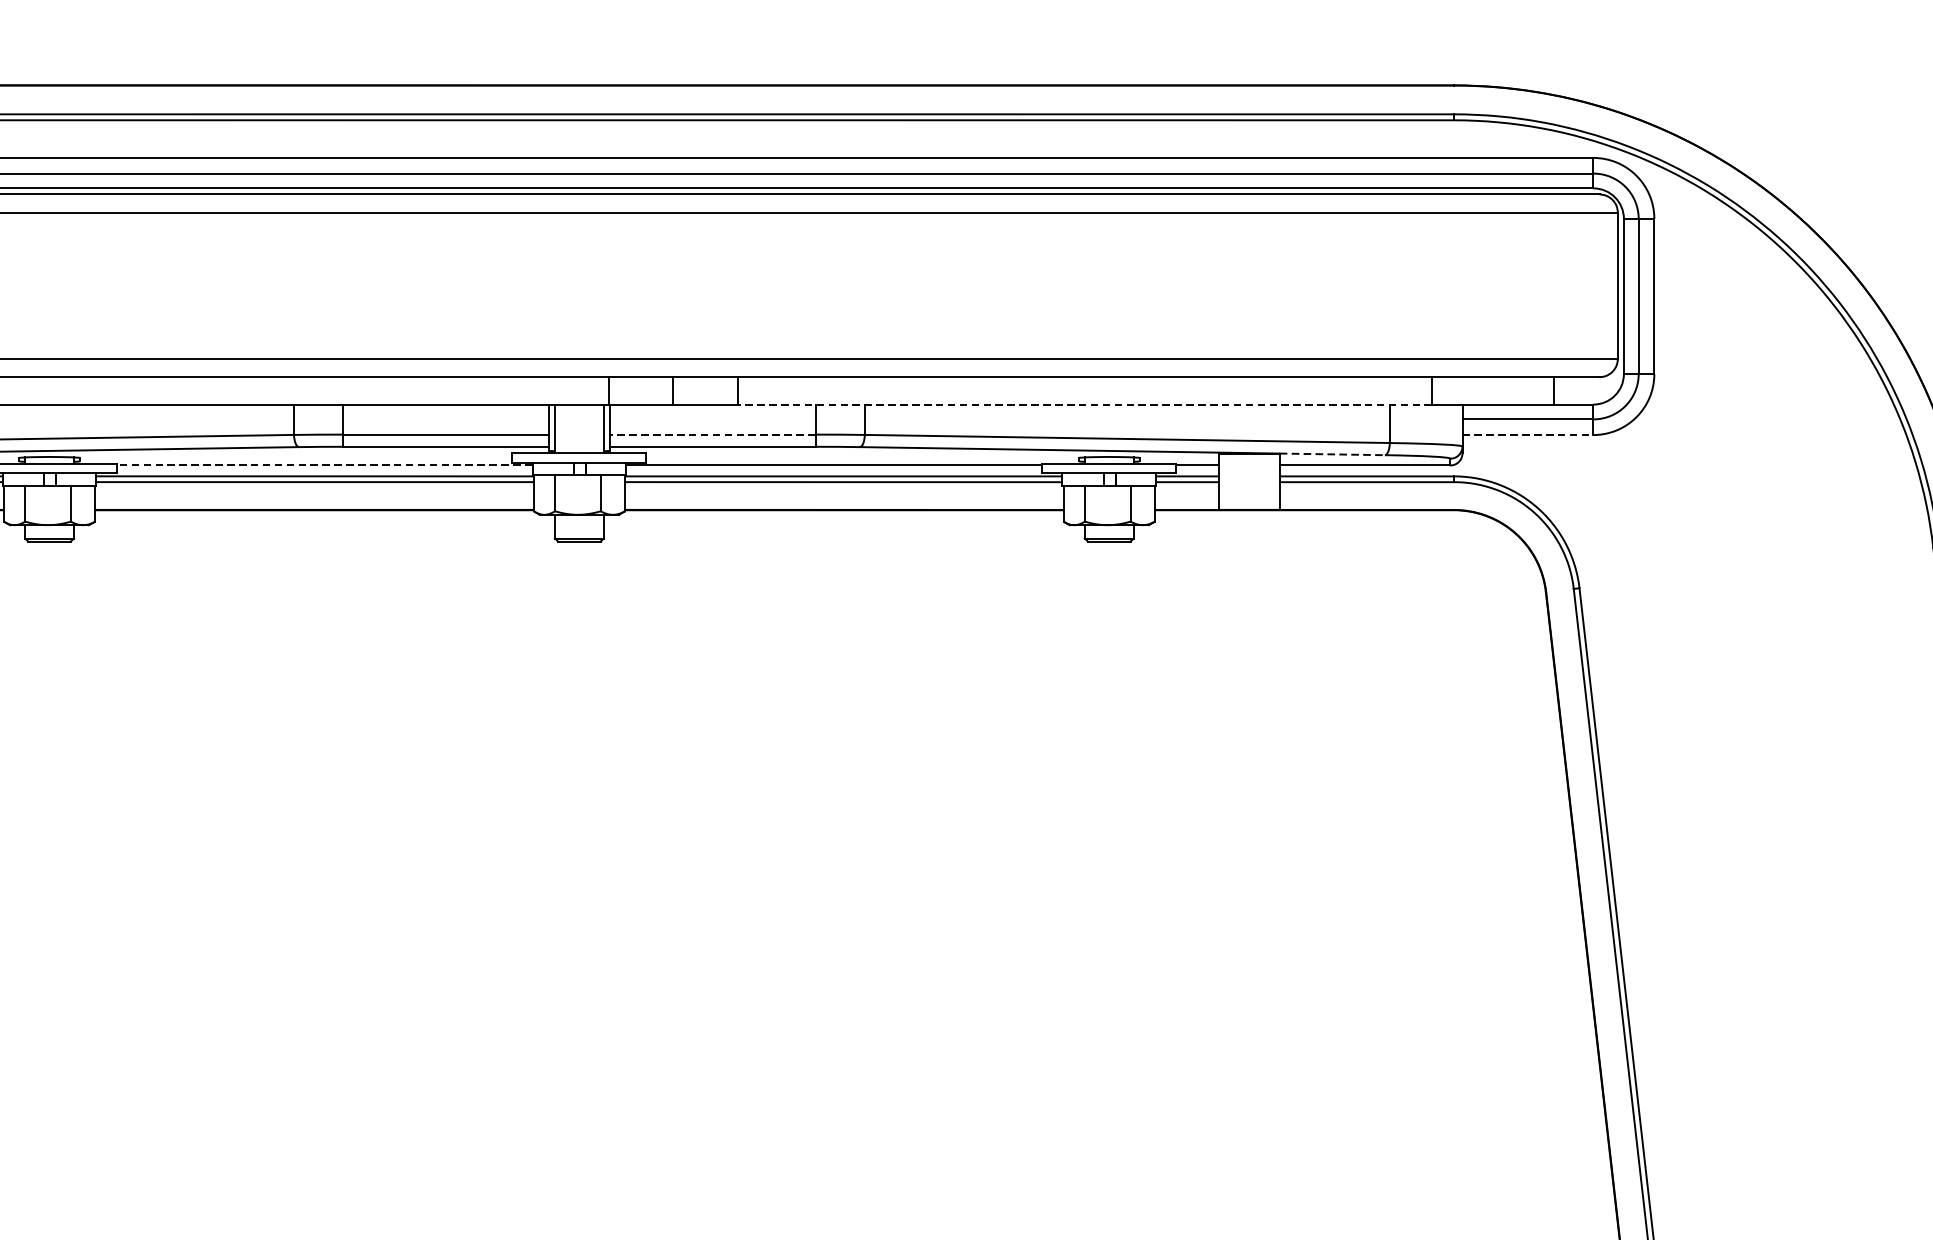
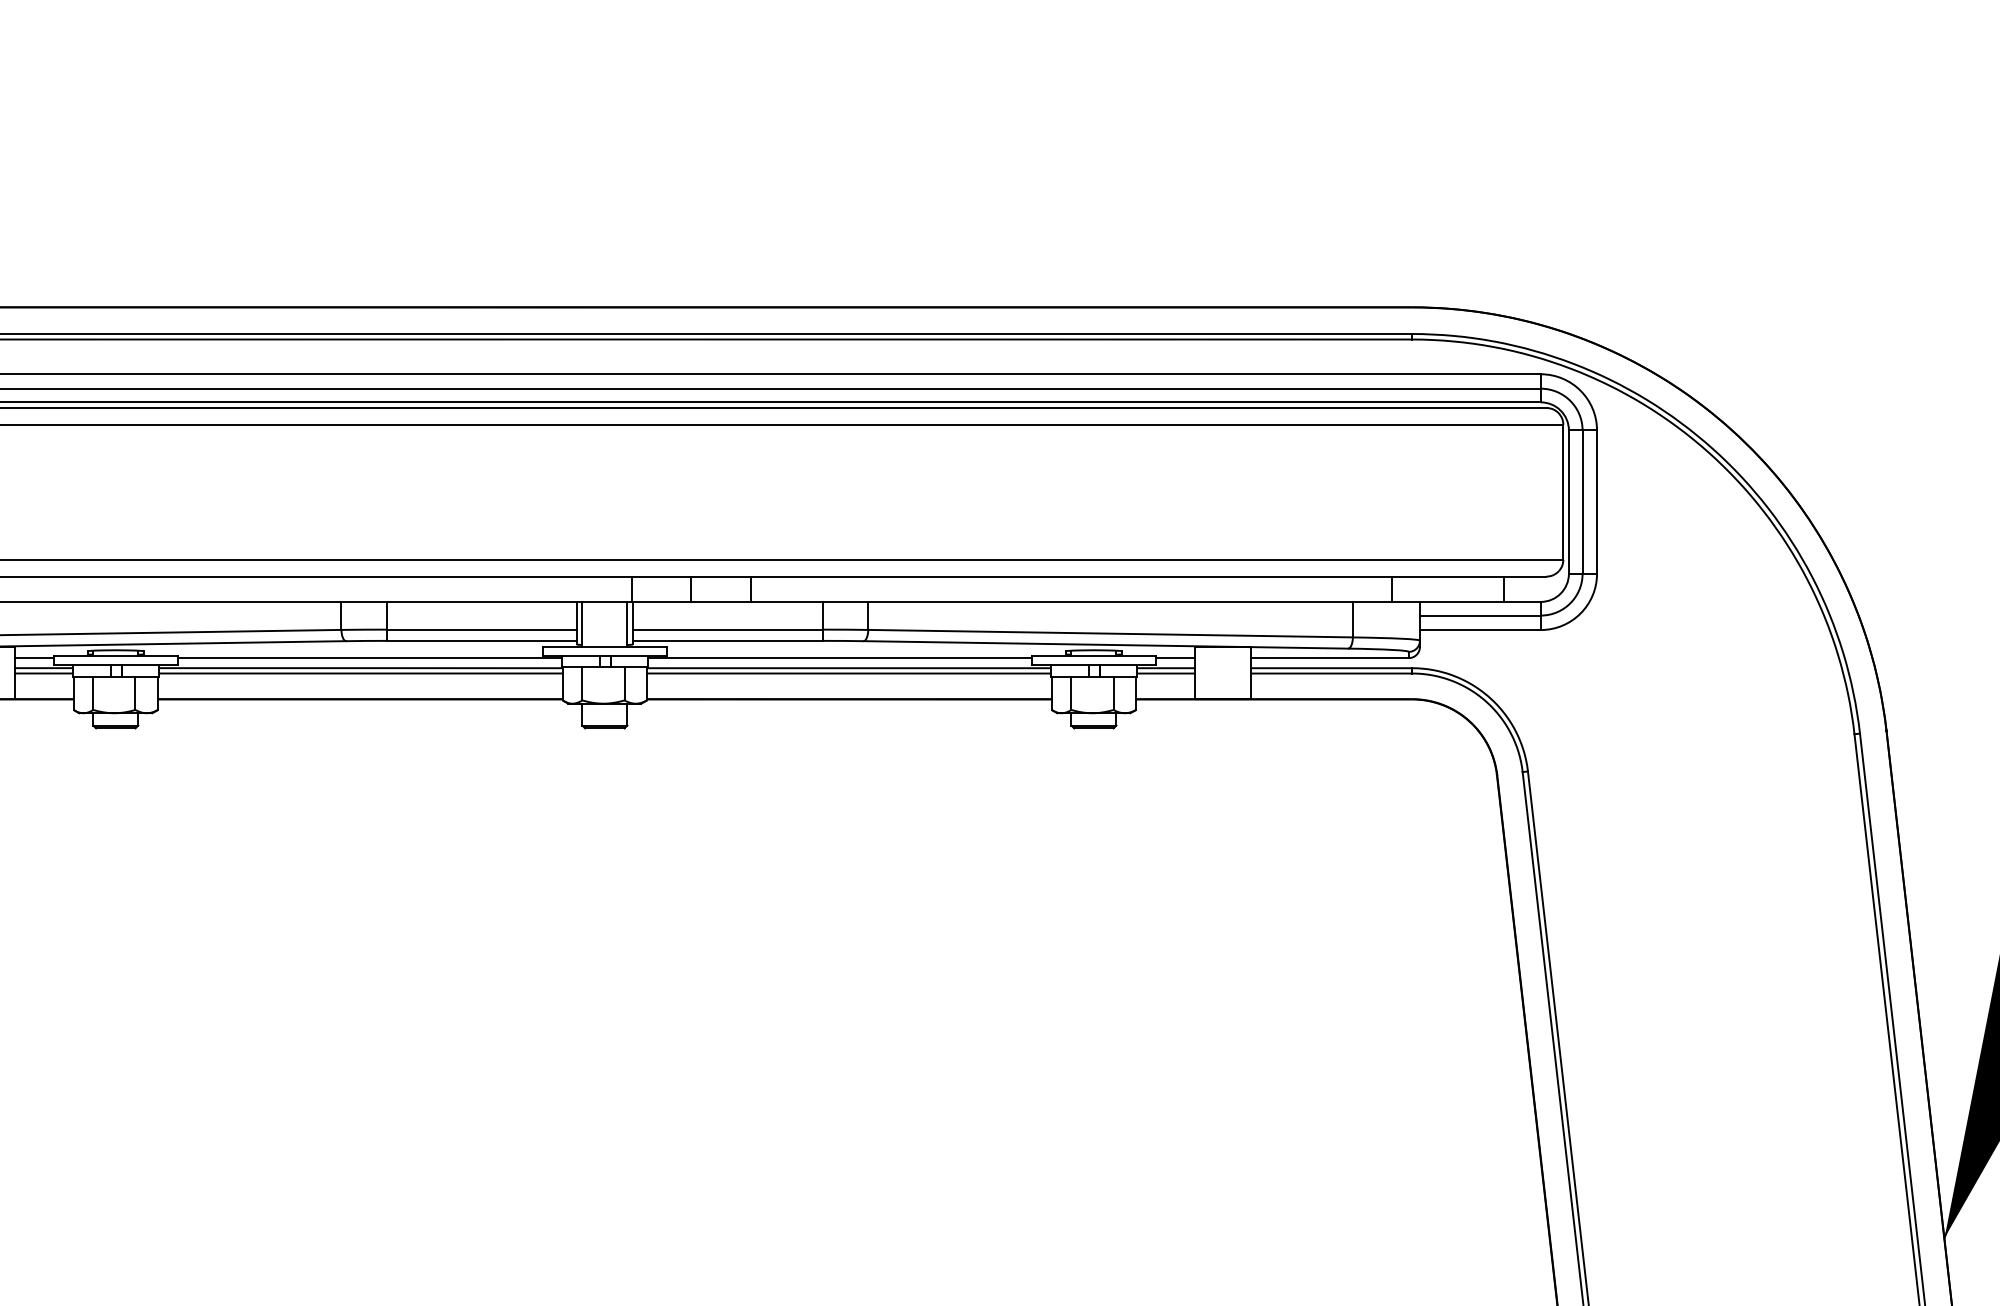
line: (1084, 404) -> (1071, 601), dashed -> solid
line: (712, 434) -> (727, 629), dashed -> solid
line: (1528, 435) -> (1480, 630), dashed -> solid
line: (1331, 453) -> (1299, 647), dashed -> solid
line: (324, 465) -> (369, 658), dashed -> solid

